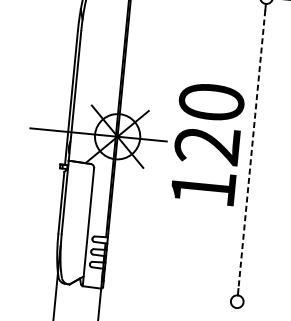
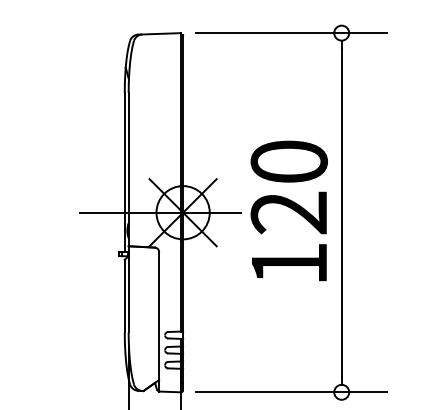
line: (251, 149) -> (341, 212), dashed -> solid
line: (193, 297) -> (290, 392), added

